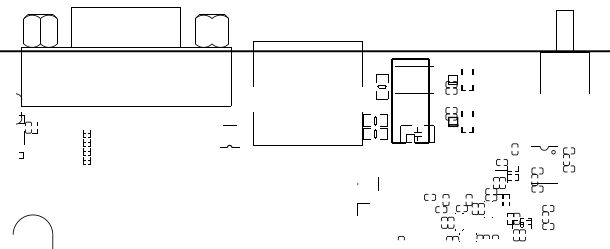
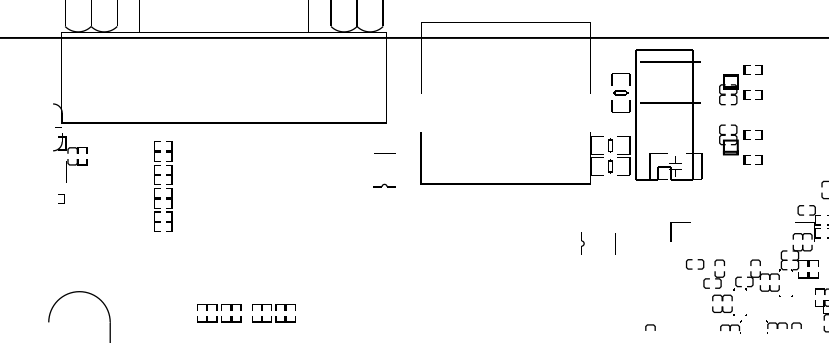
part: (229, 146) -> (384, 185), size x0.71
part: (86, 147) -> (162, 187), size x1.67
part: (357, 183) -> (582, 242), size x1.67
line: (363, 203) -> (680, 222), moved
part: (140, 228) -> (246, 312), added

